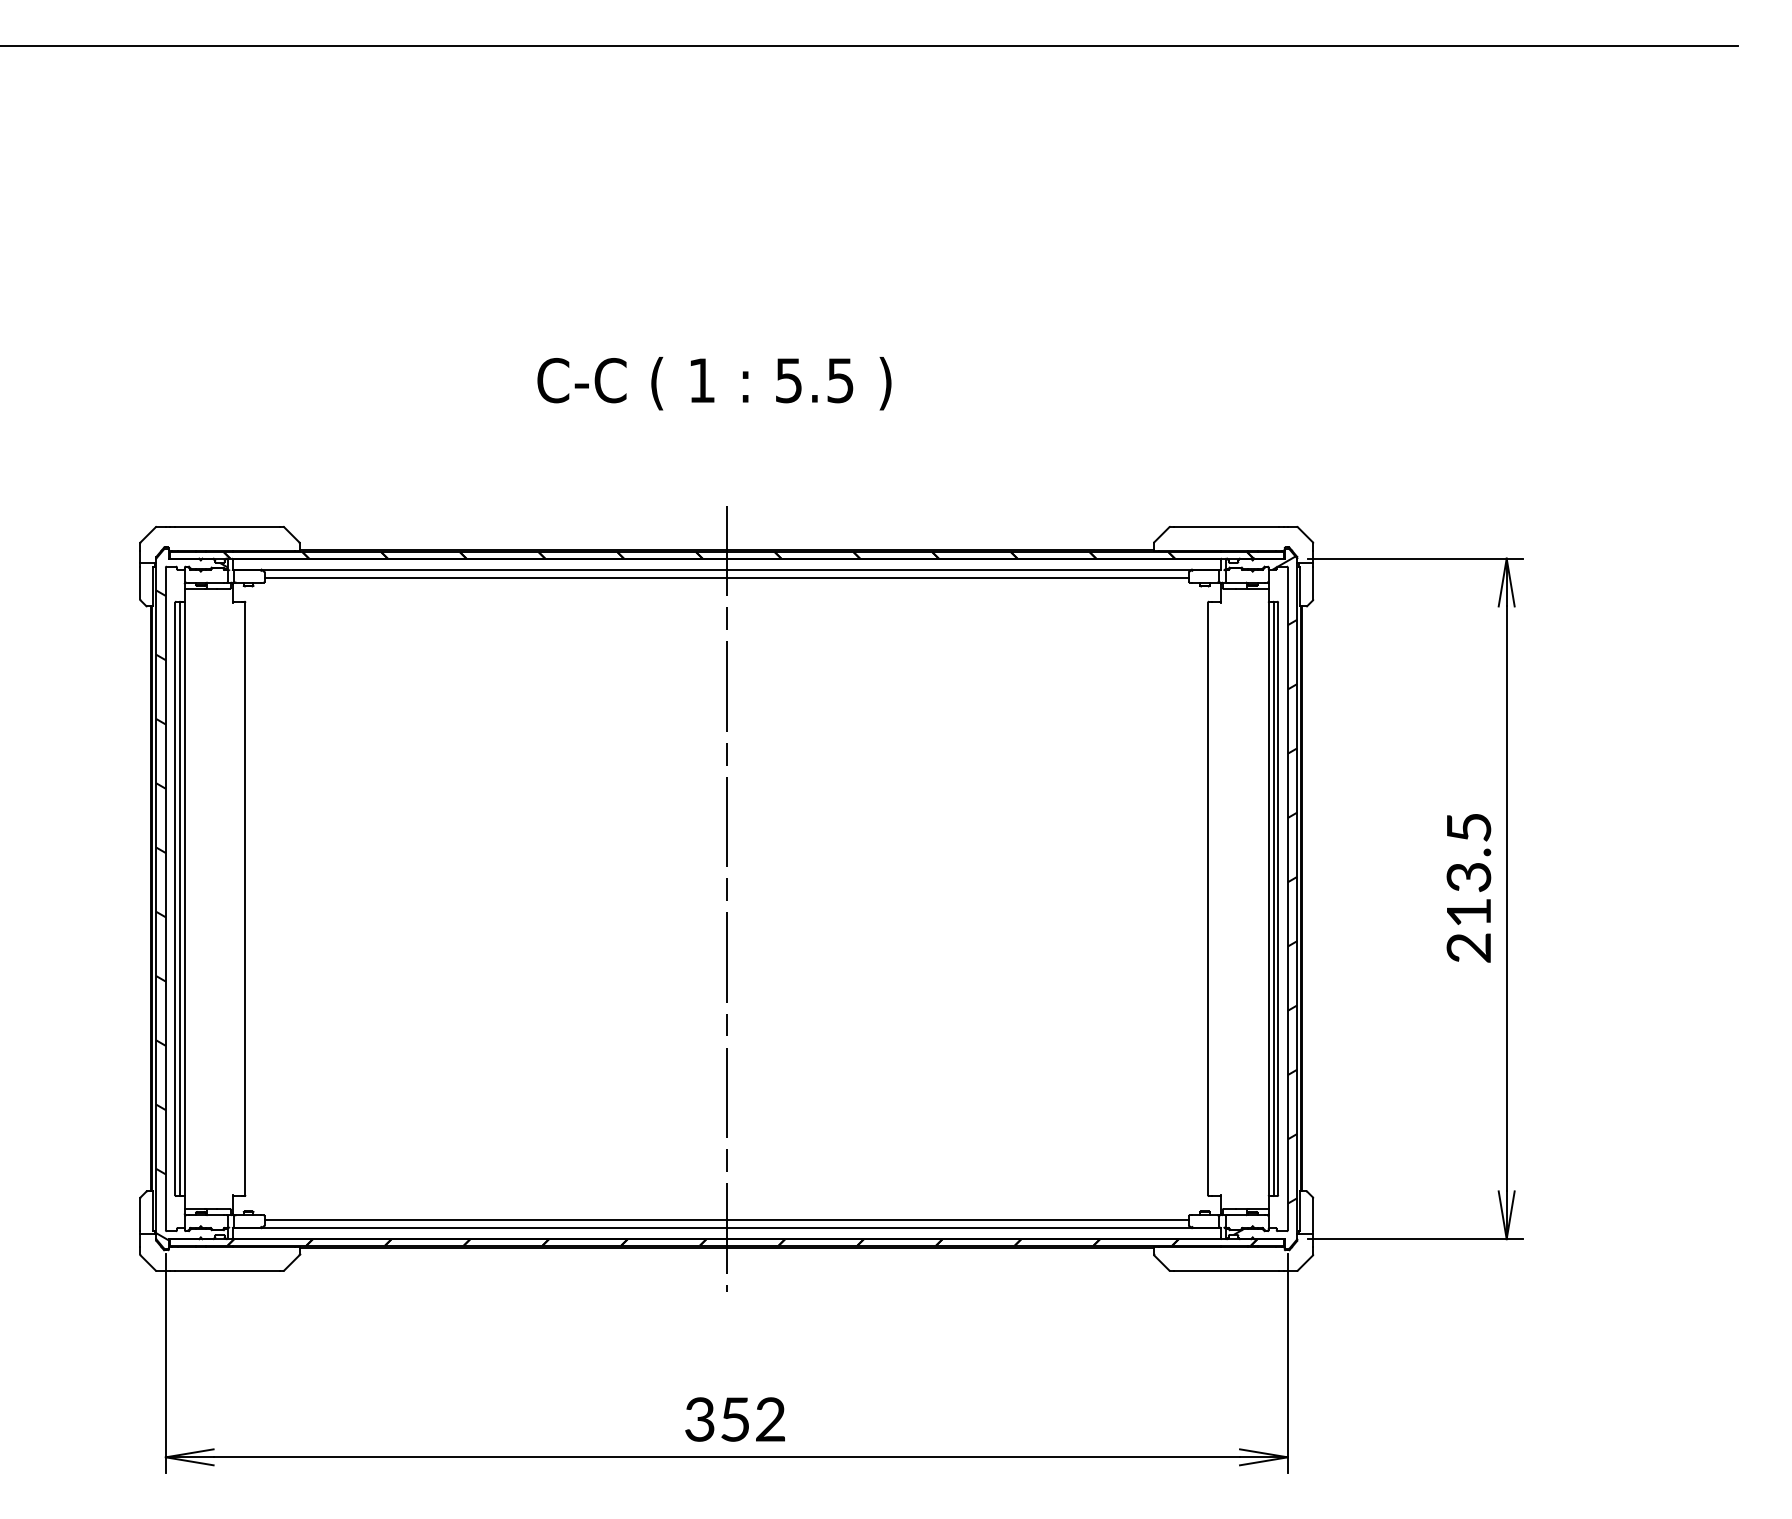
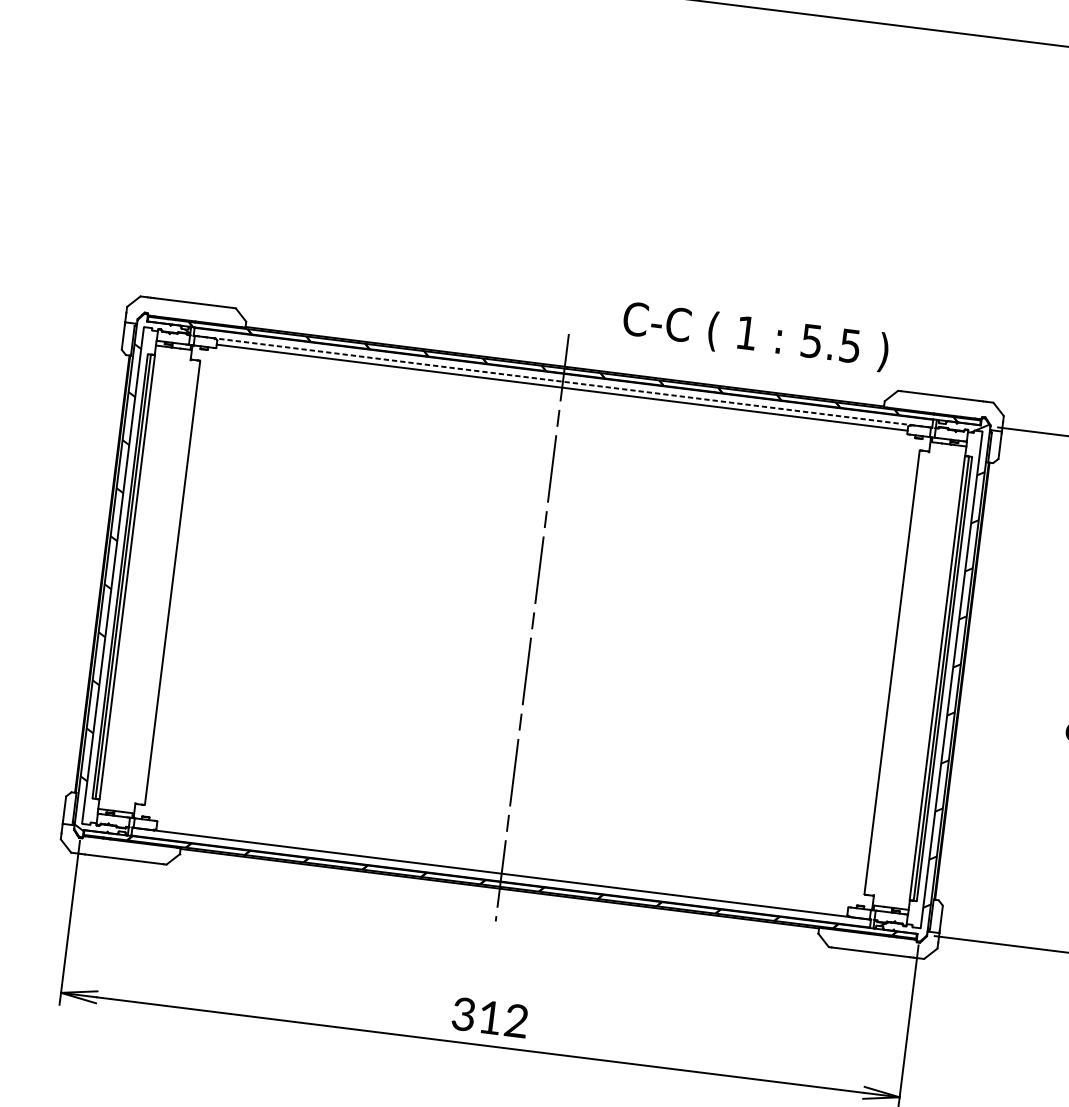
text: (714, 383) -> (755, 336), moved
line: (726, 569) -> (562, 381), solid -> dashed
line: (726, 1220) -> (502, 868), removed
text: (734, 1419) -> (489, 1017), 352 -> 312

